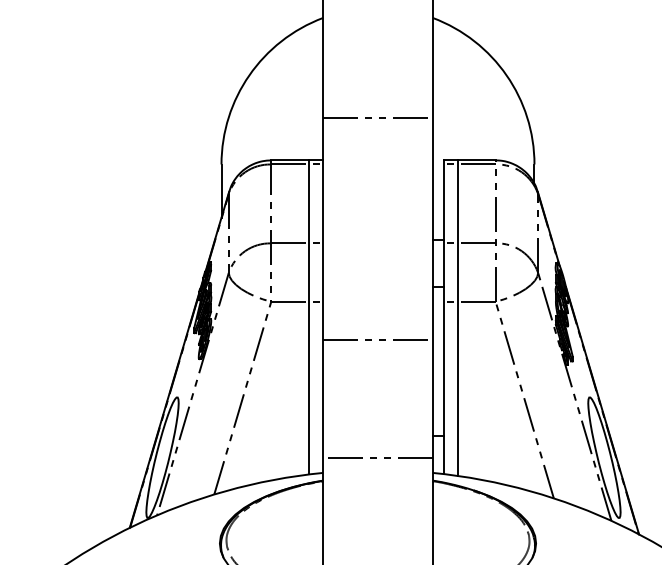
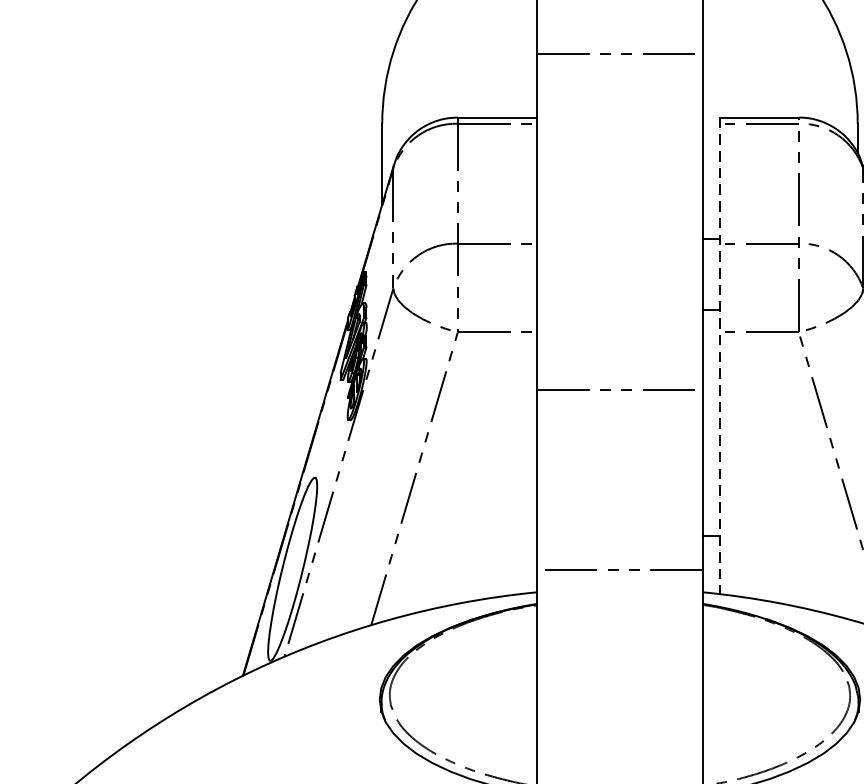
line: (309, 317) -> (515, 356), removed
line: (443, 317) -> (719, 356), solid -> dashed
line: (457, 317) -> (740, 356), removed

